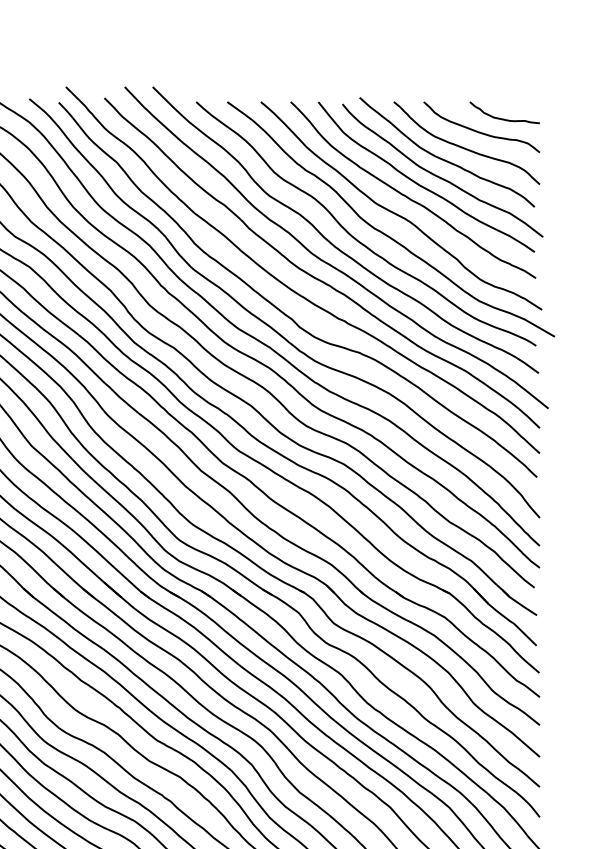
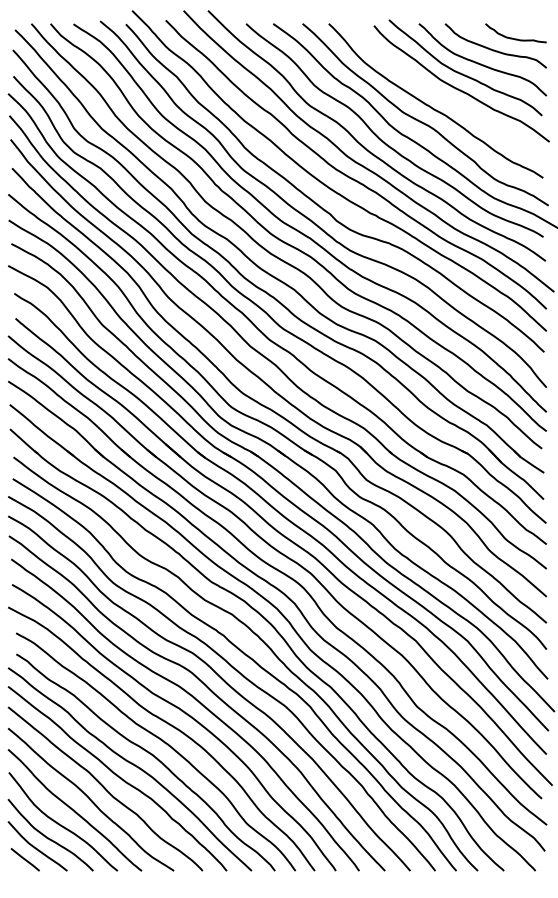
curve: (421, 185) -> (443, 96), removed

